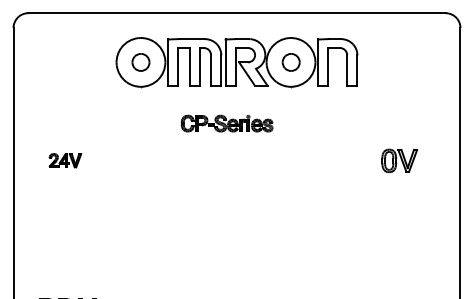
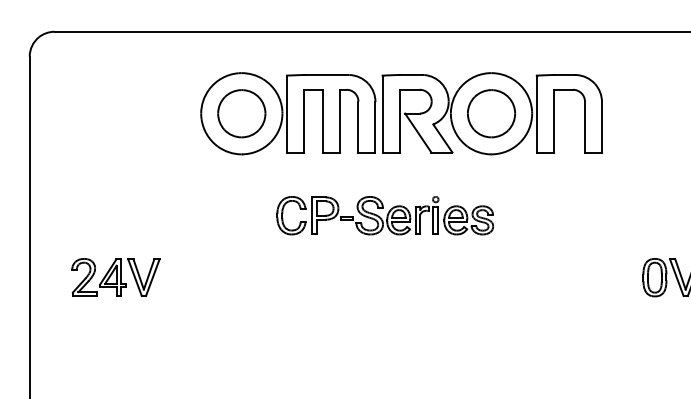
part: (140, 62) -> (241, 113), size x1.67
part: (291, 62) -> (492, 113), size x1.67
part: (226, 123) -> (384, 215), size x1.43
part: (65, 160) -> (116, 276), size x1.67

